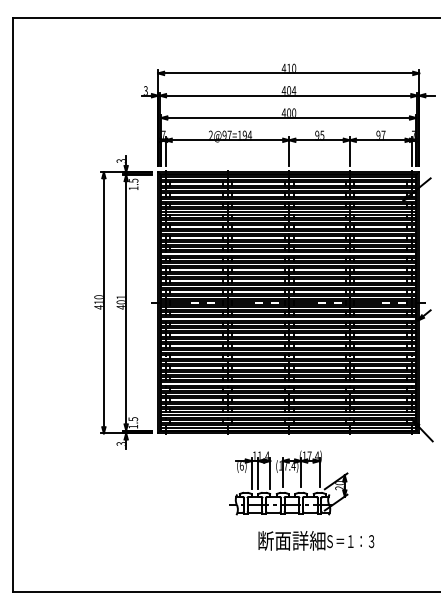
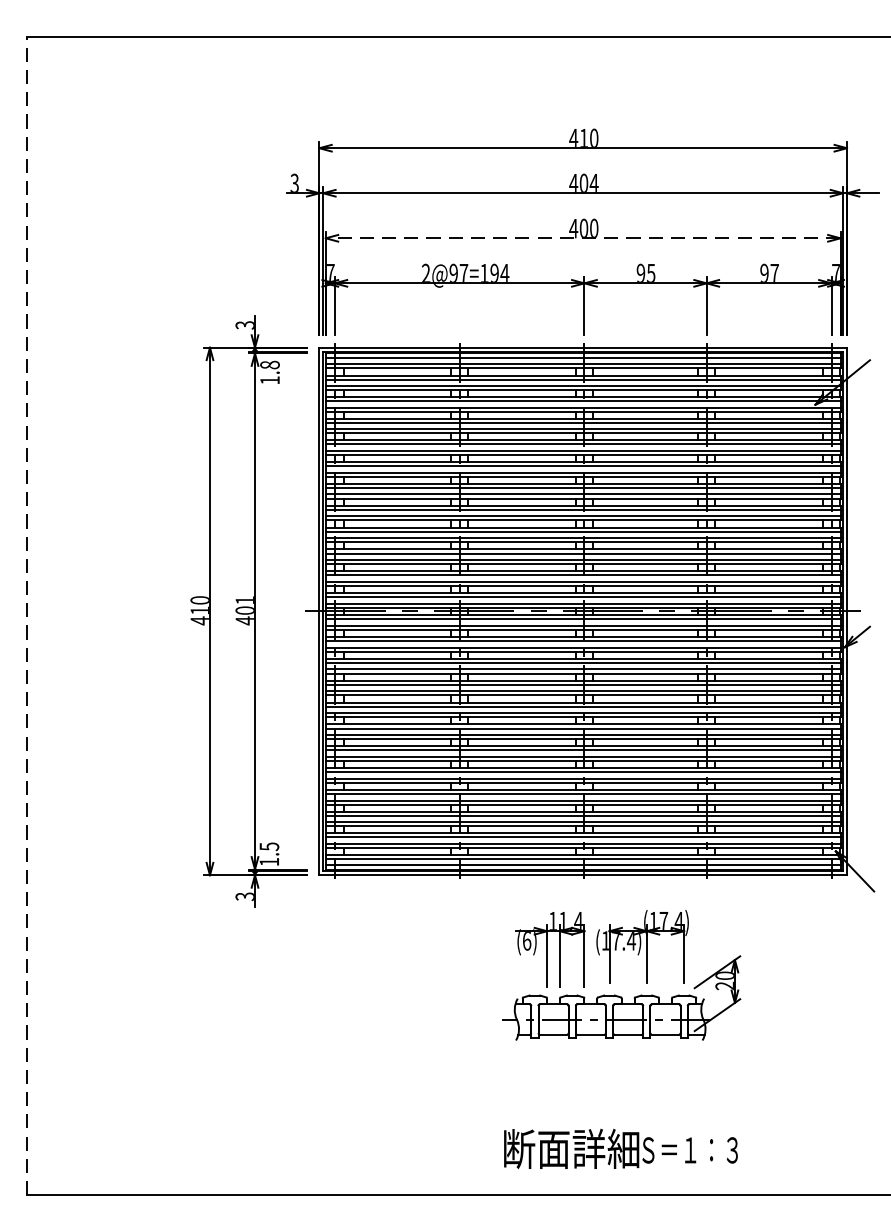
line: (288, 118) -> (582, 239), solid -> dashed
text: (133, 180) -> (269, 364), 1.5 -> 1.8
line: (13, 305) -> (27, 617), solid -> dashed
part: (288, 482) -> (621, 974), moved
text: (316, 540) -> (621, 1148), moved

